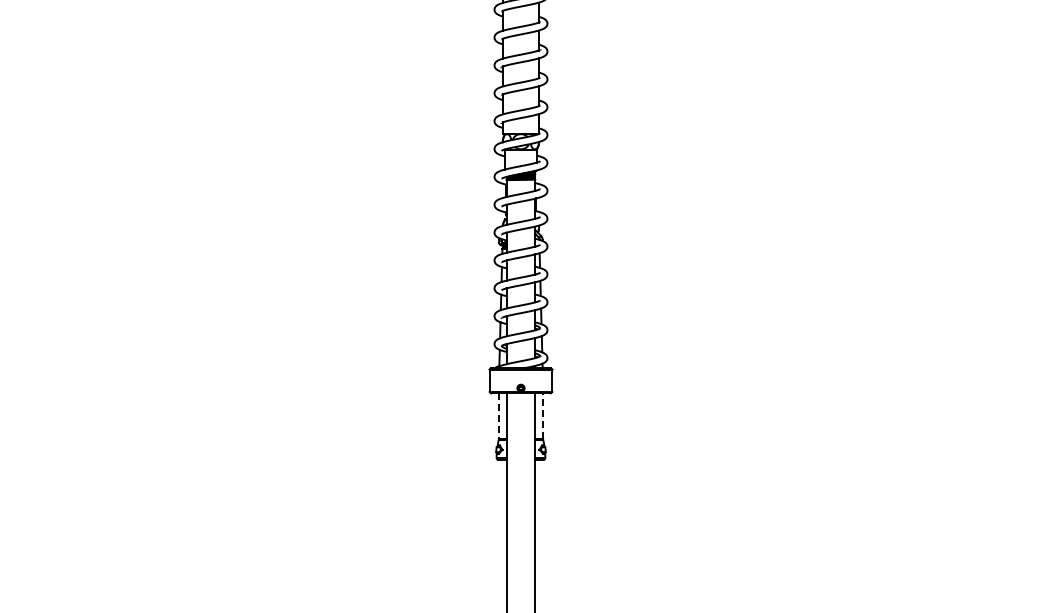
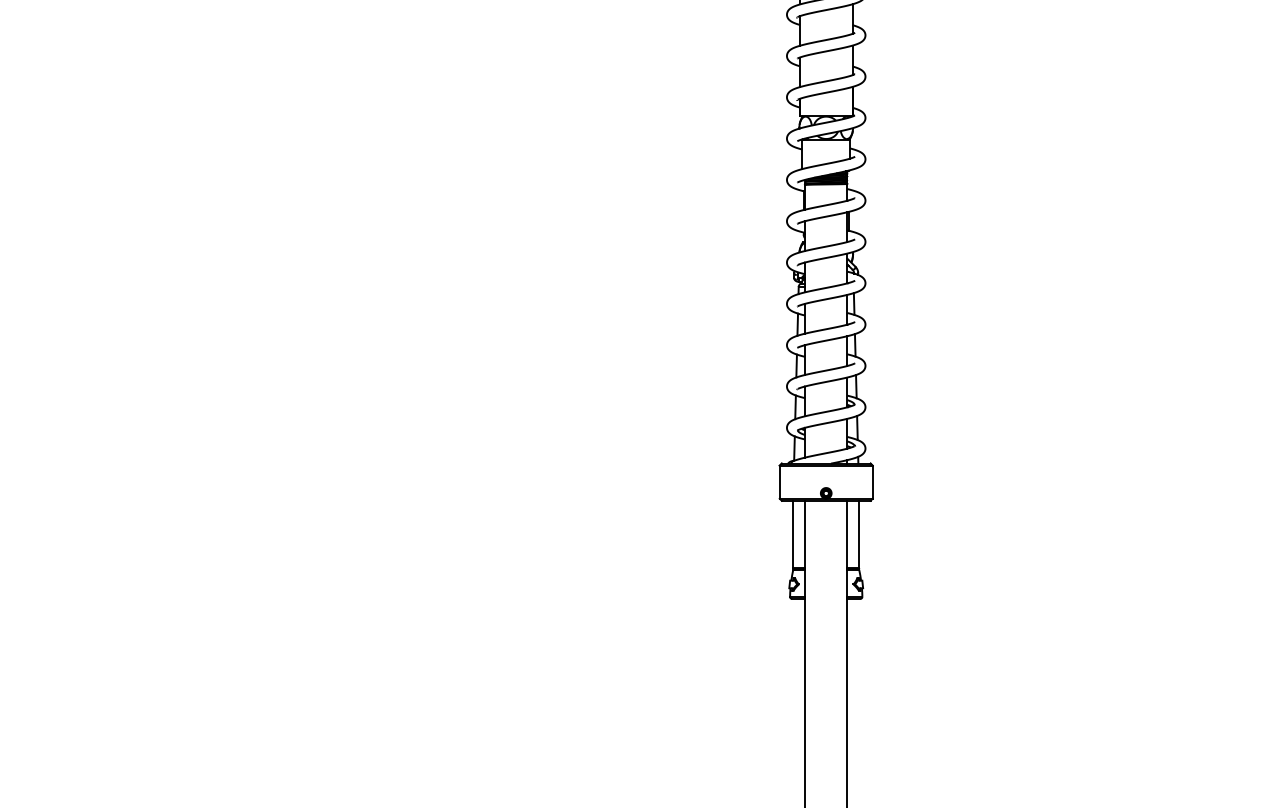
line: (498, 415) -> (792, 533), dashed -> solid
line: (543, 415) -> (859, 533), dashed -> solid

